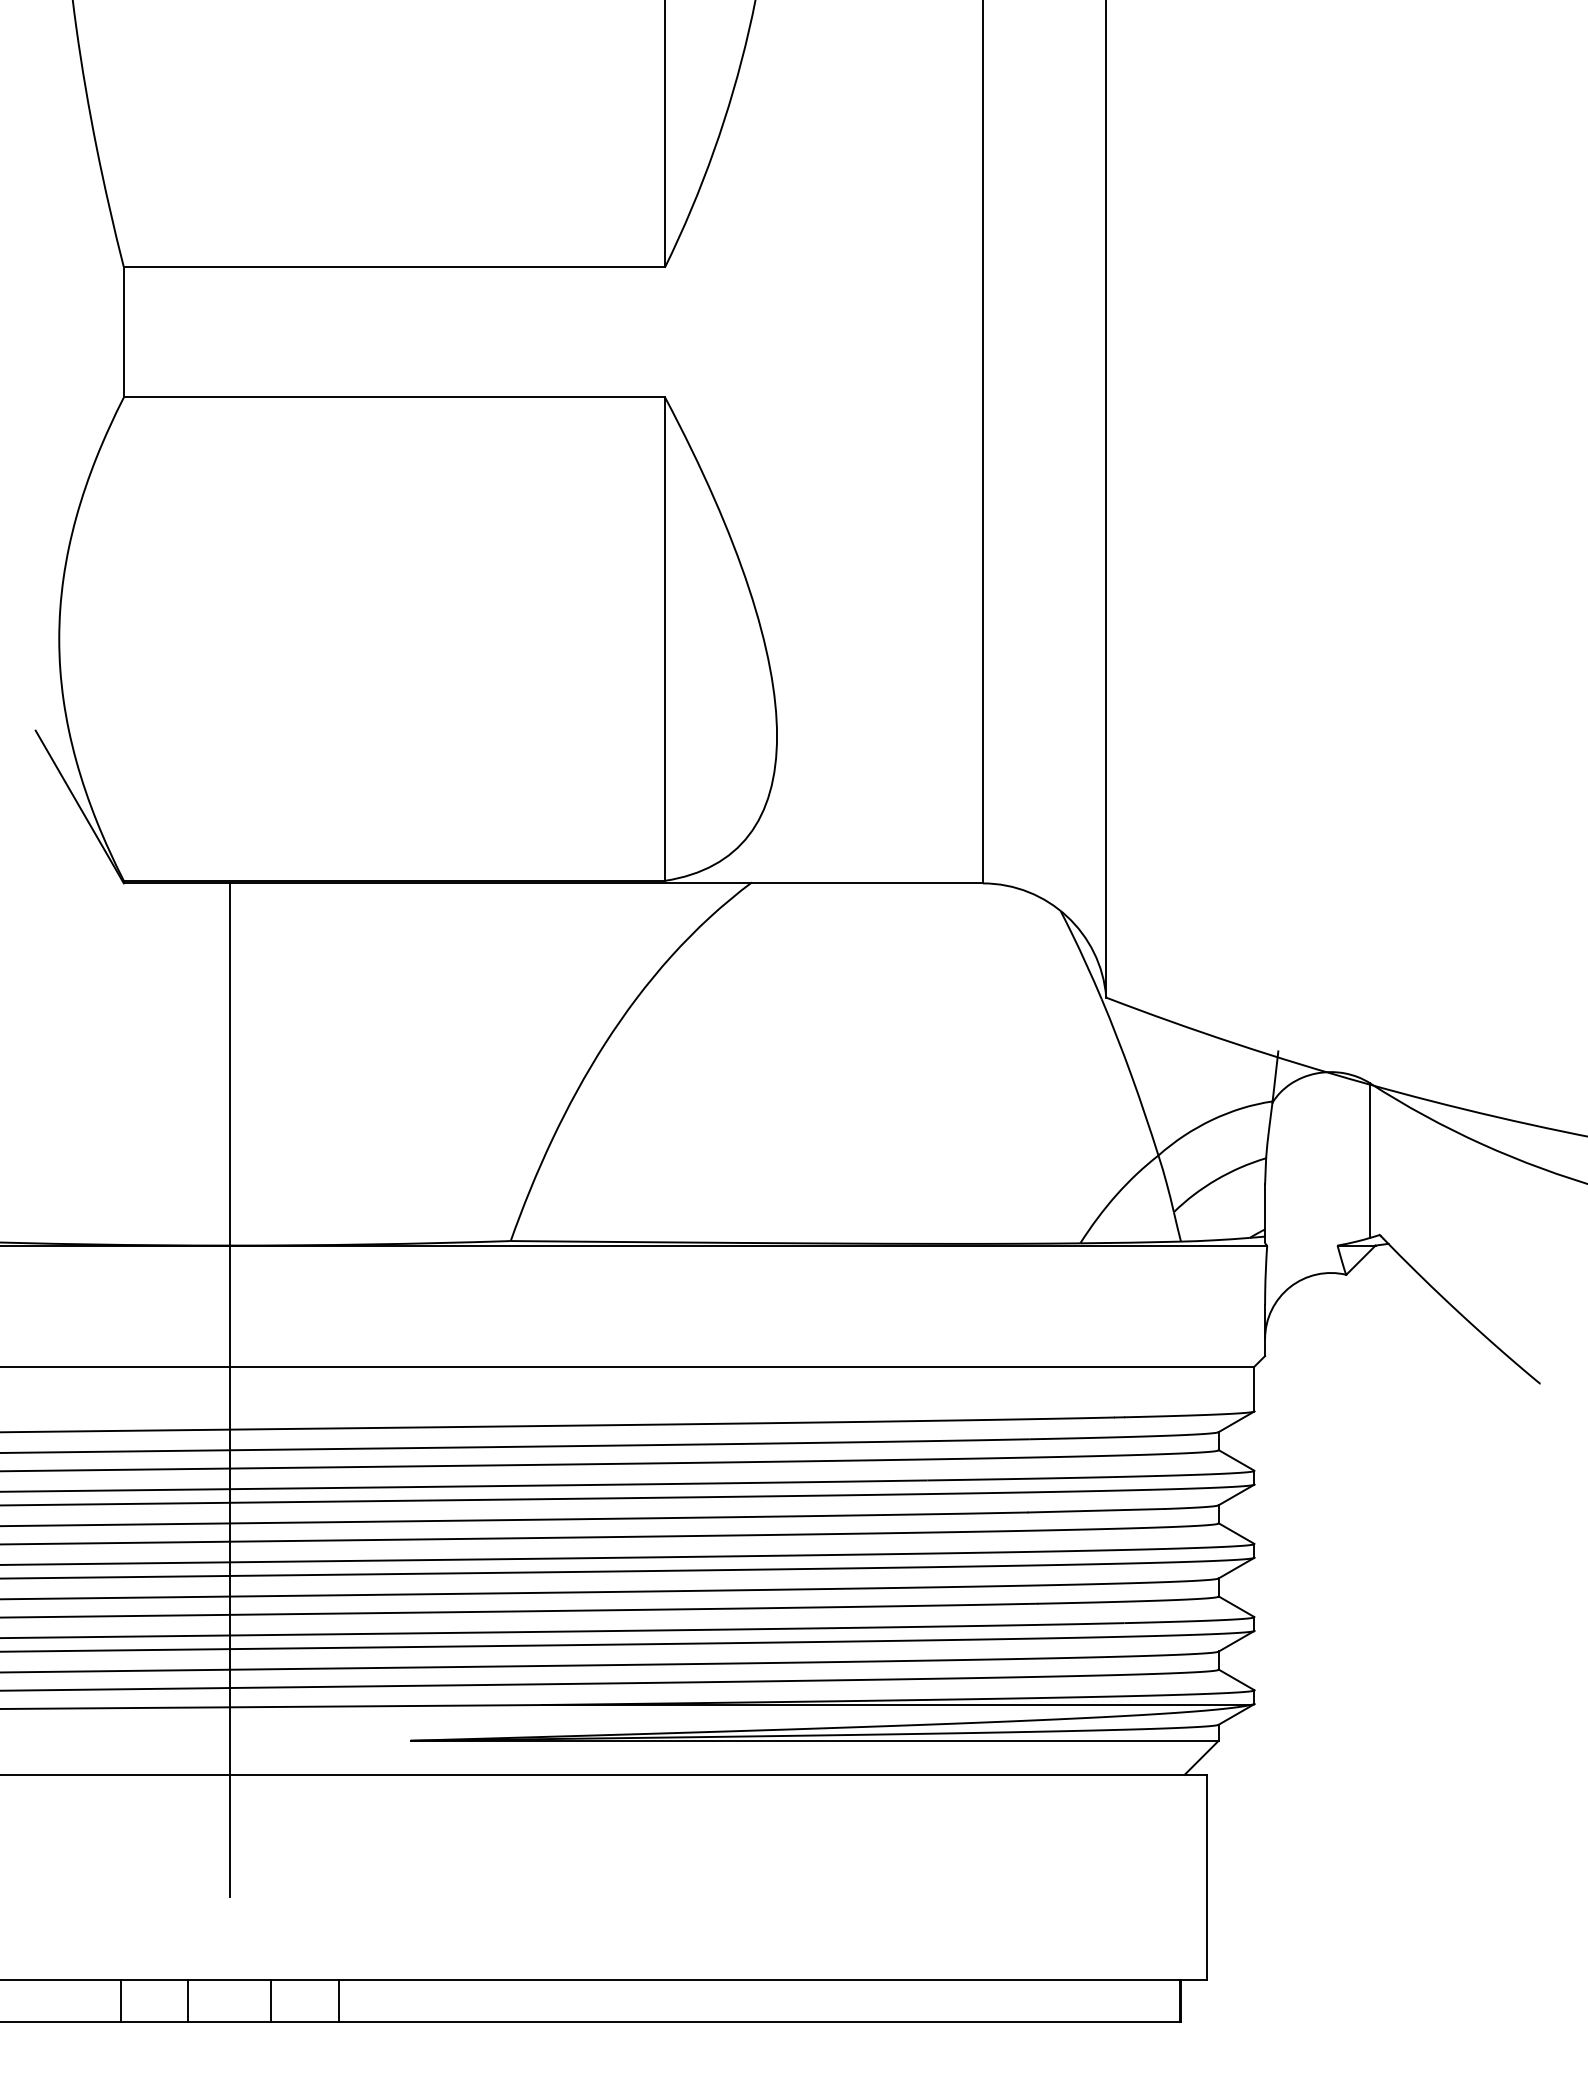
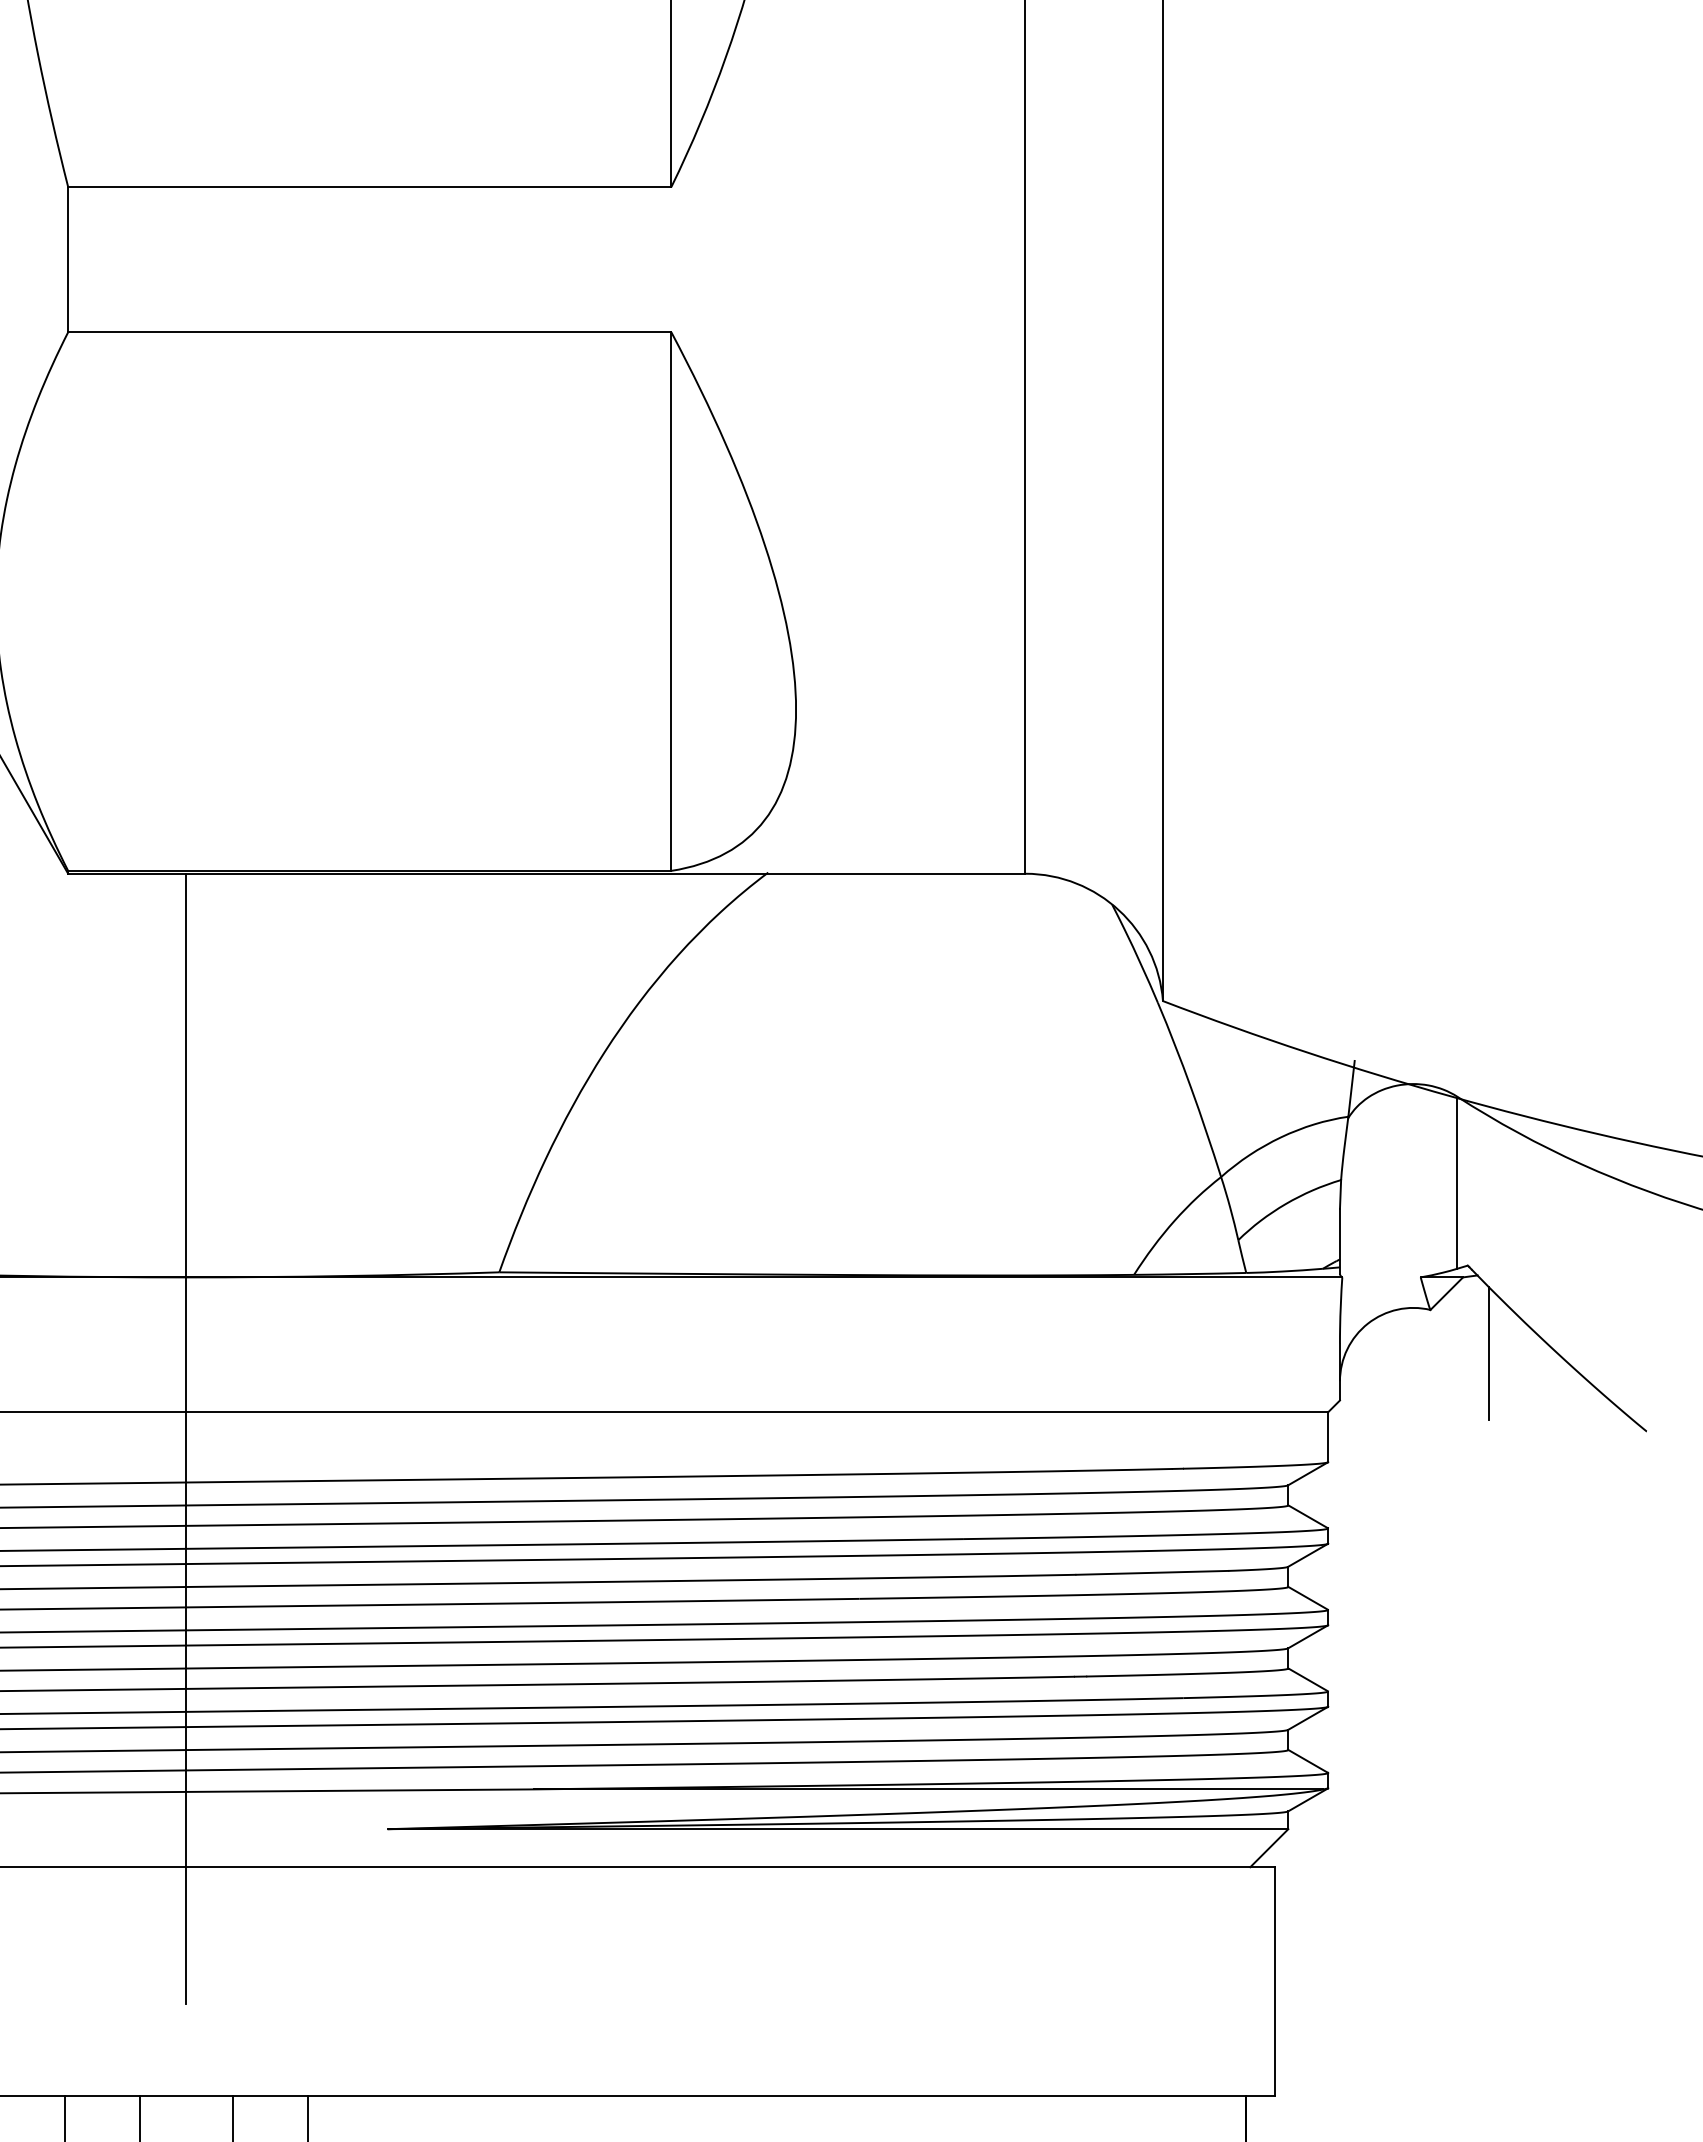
line: (1398, 1313) -> (1488, 1353), added

